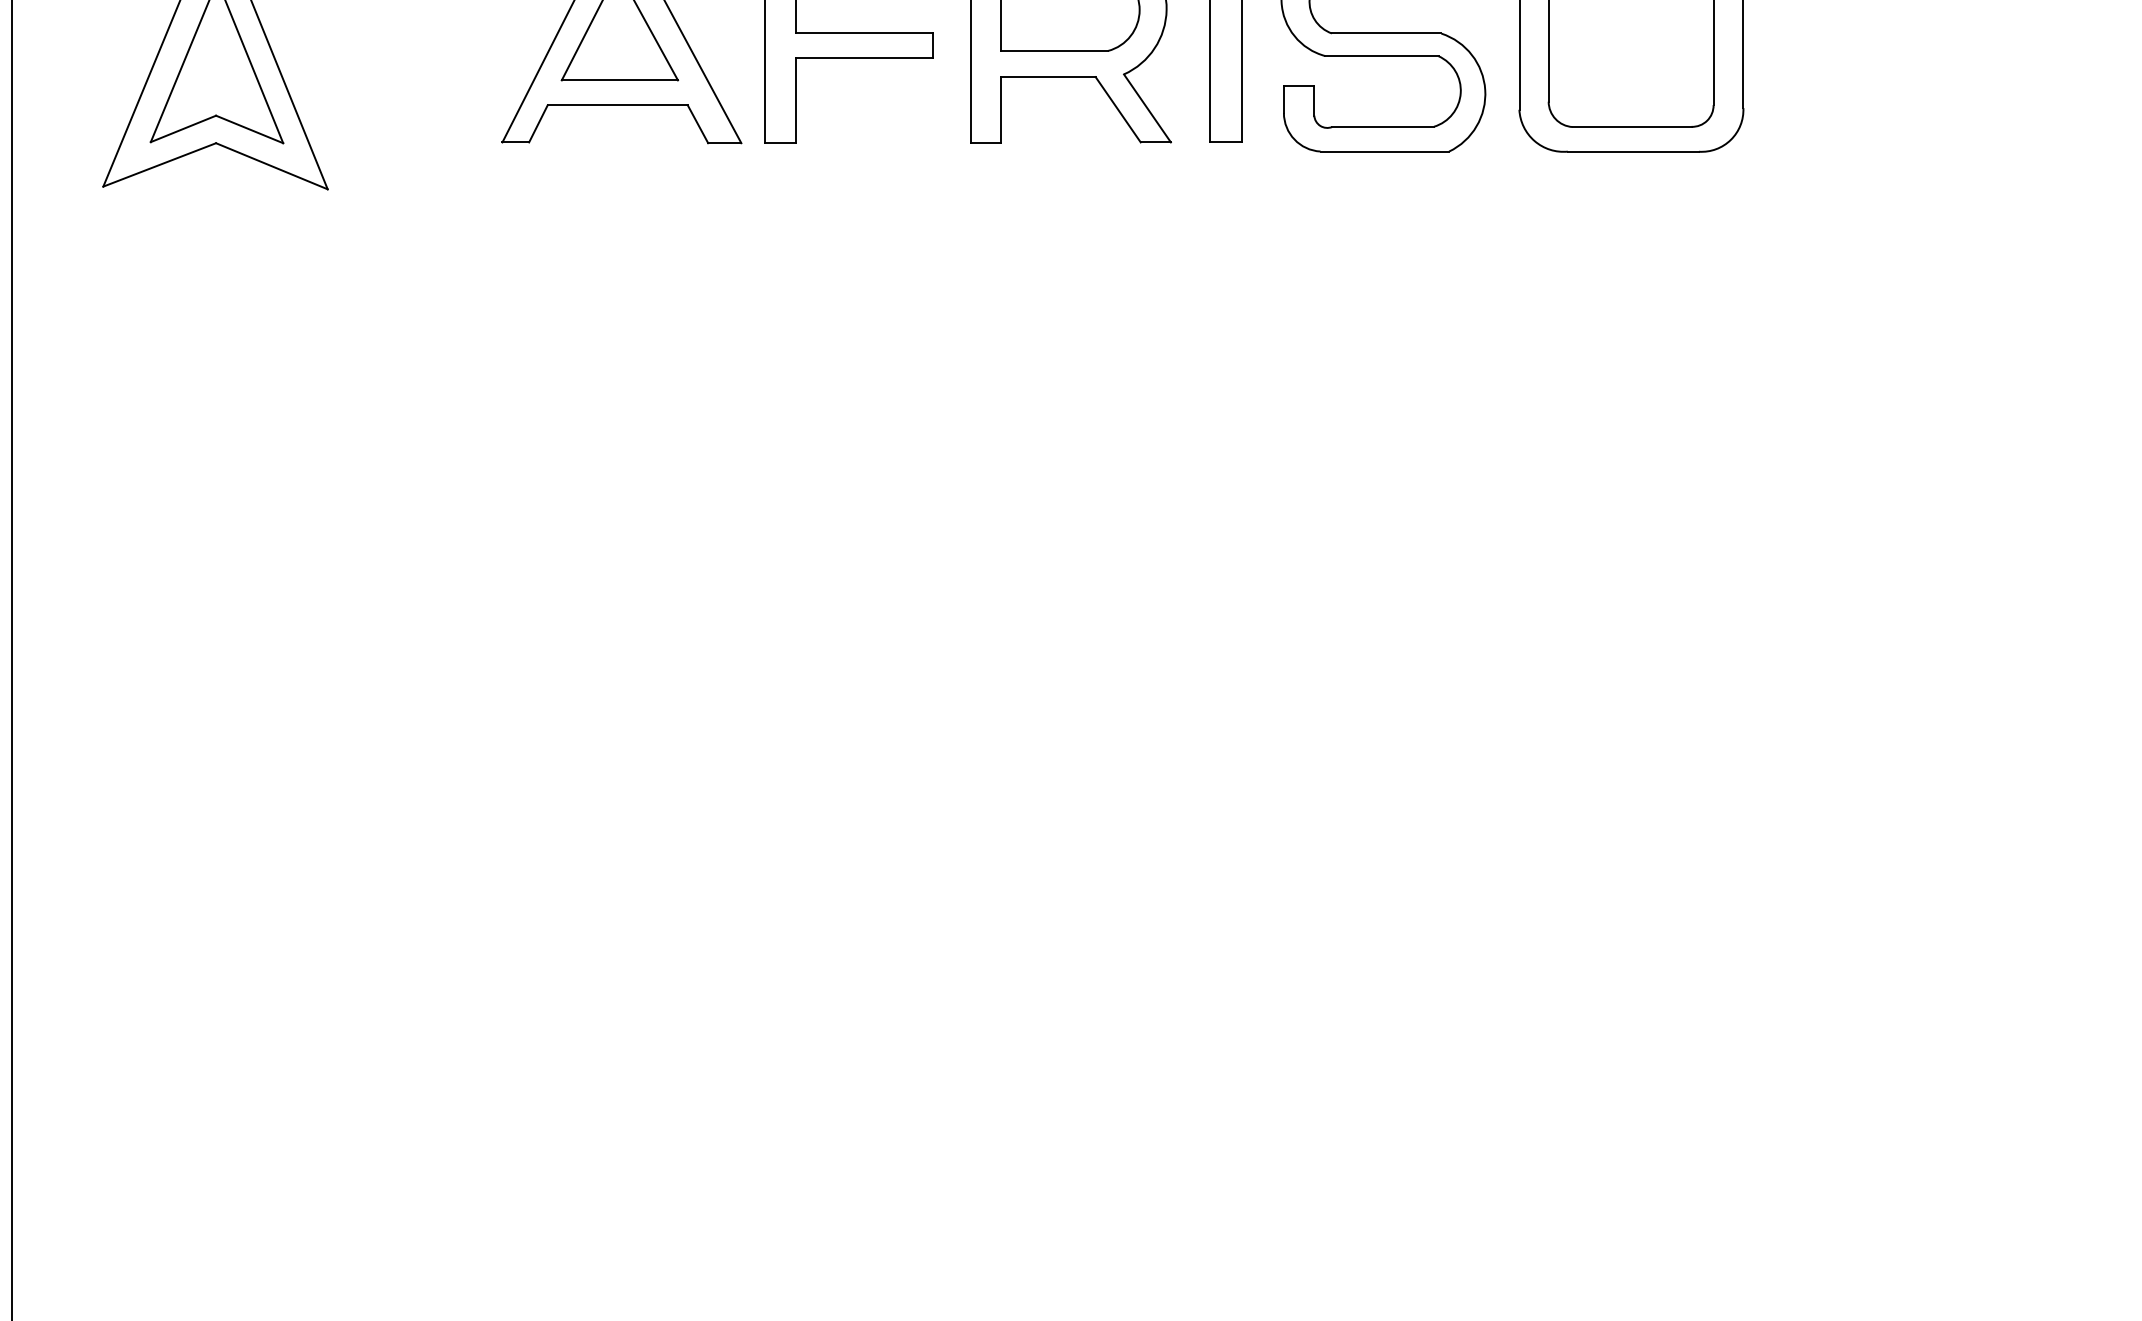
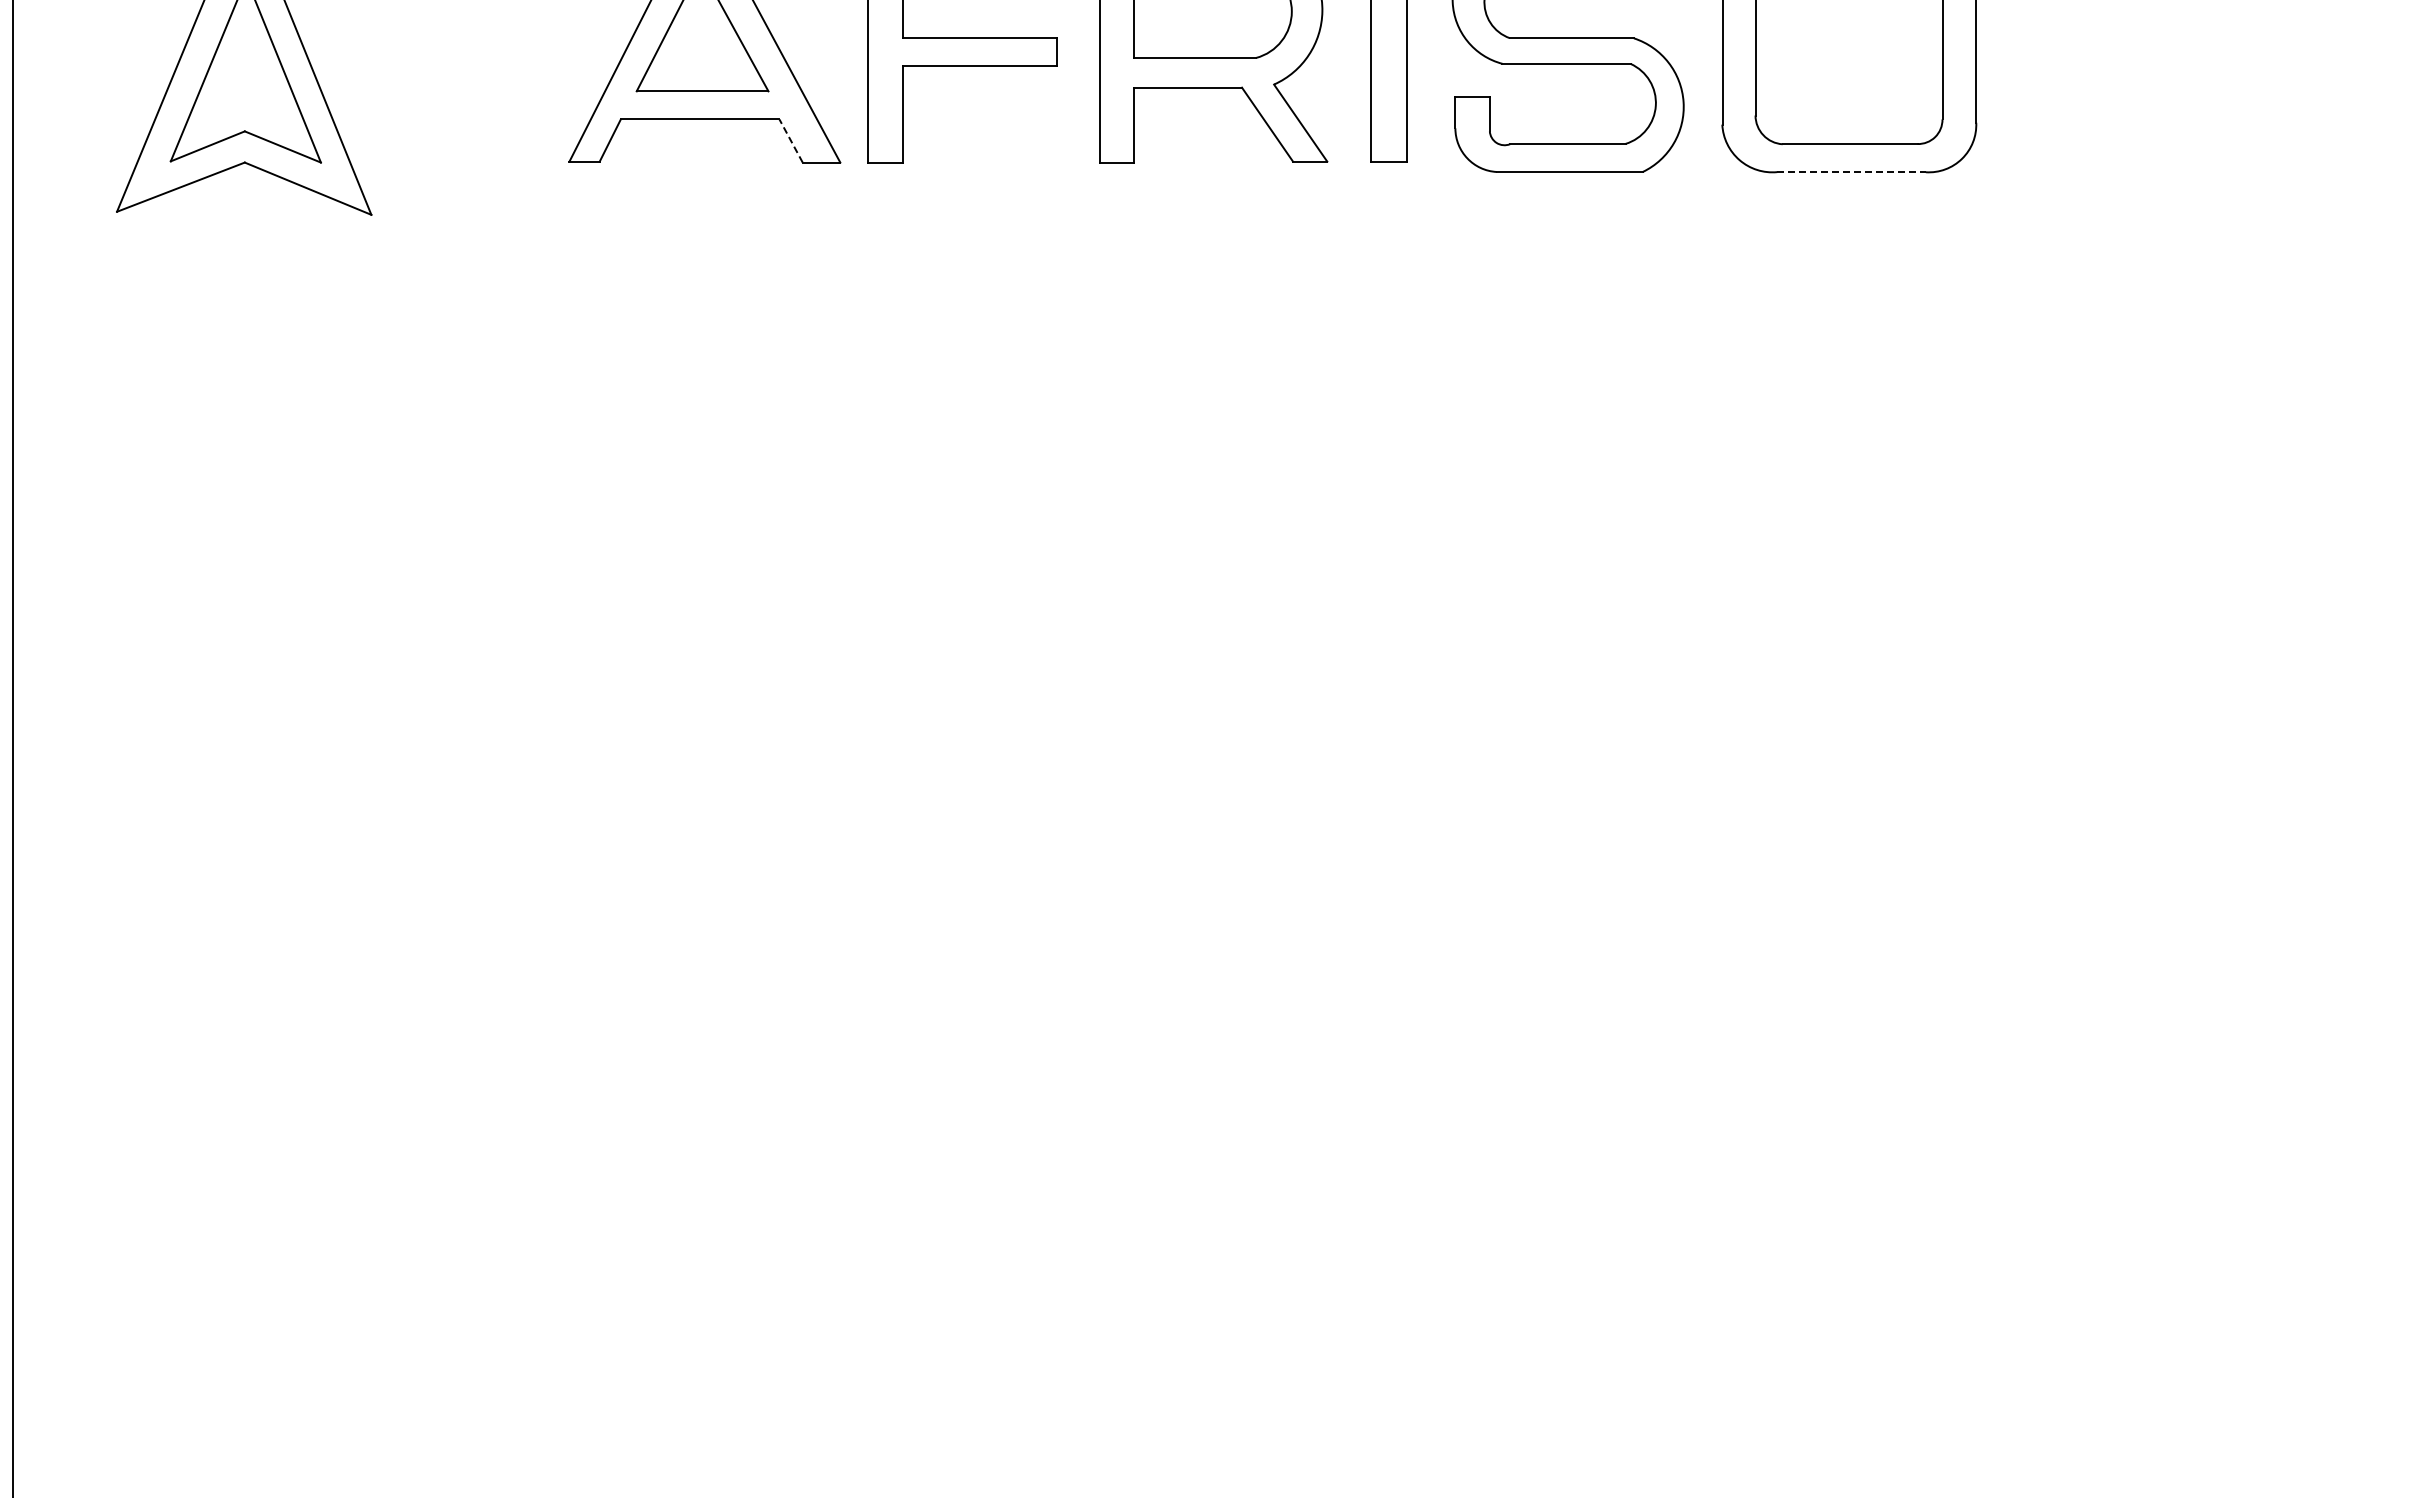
line: (697, 123) -> (790, 140), solid -> dashed
line: (1634, 151) -> (1852, 172), solid -> dashed

